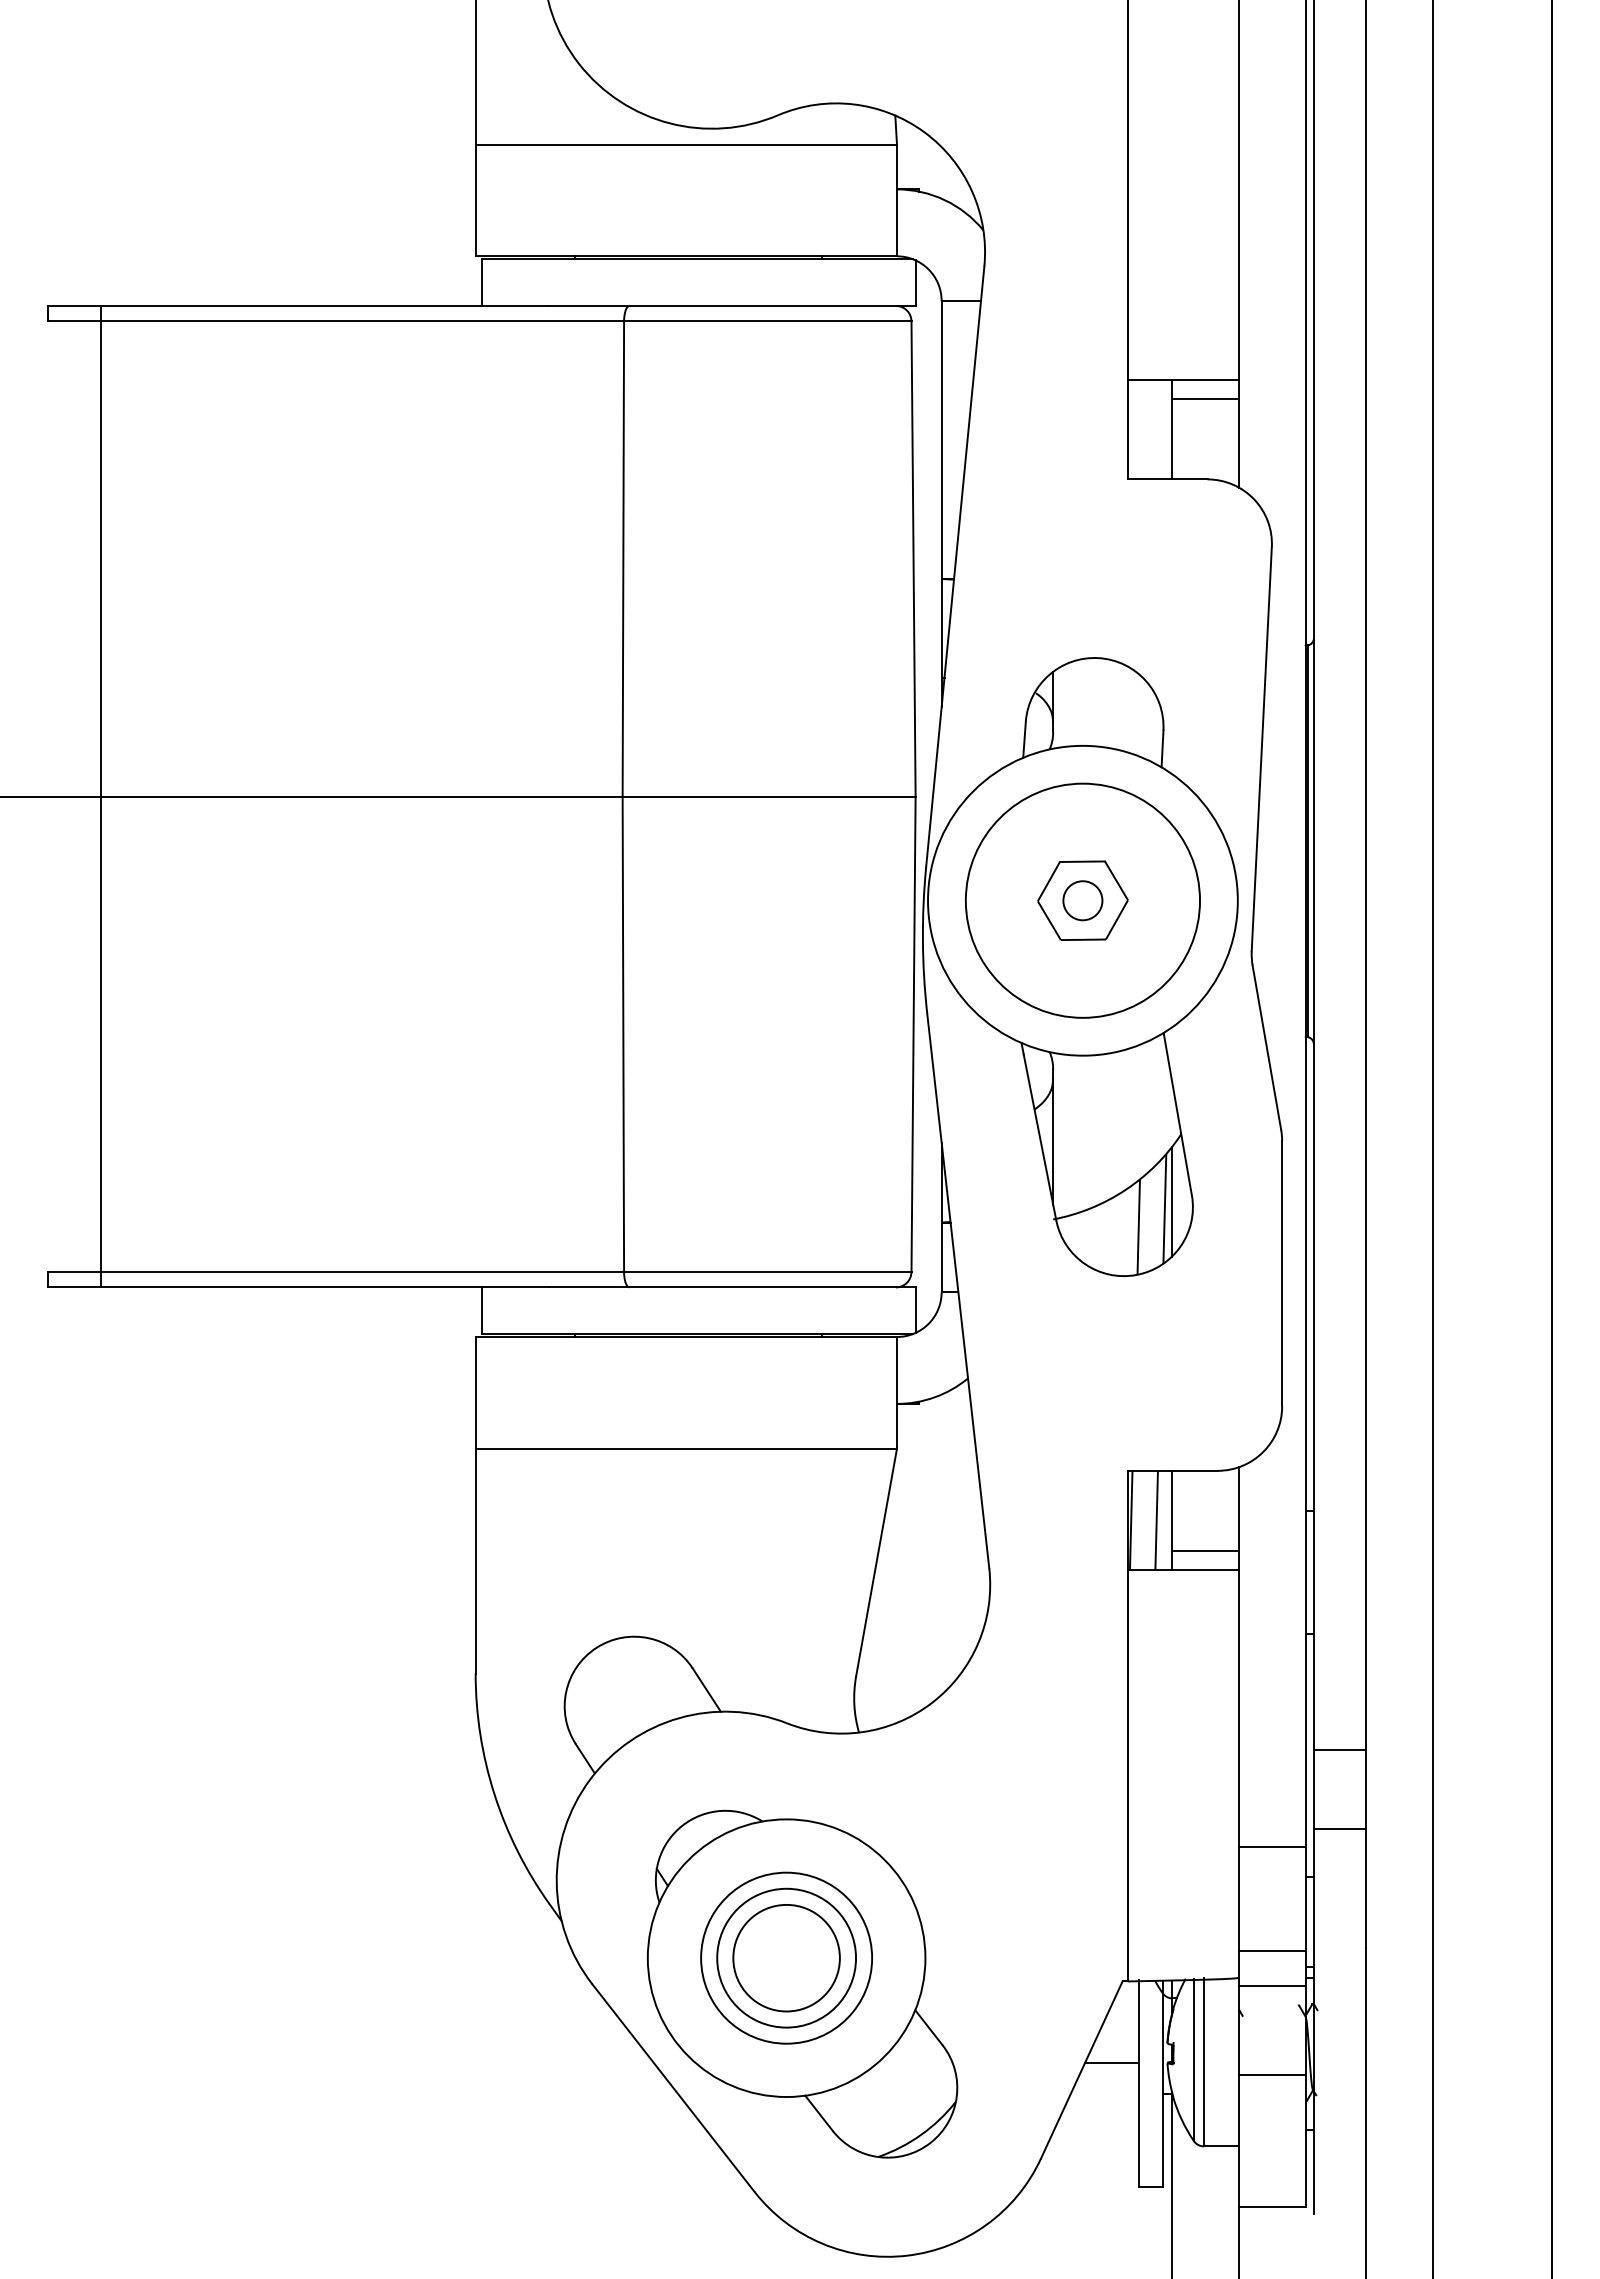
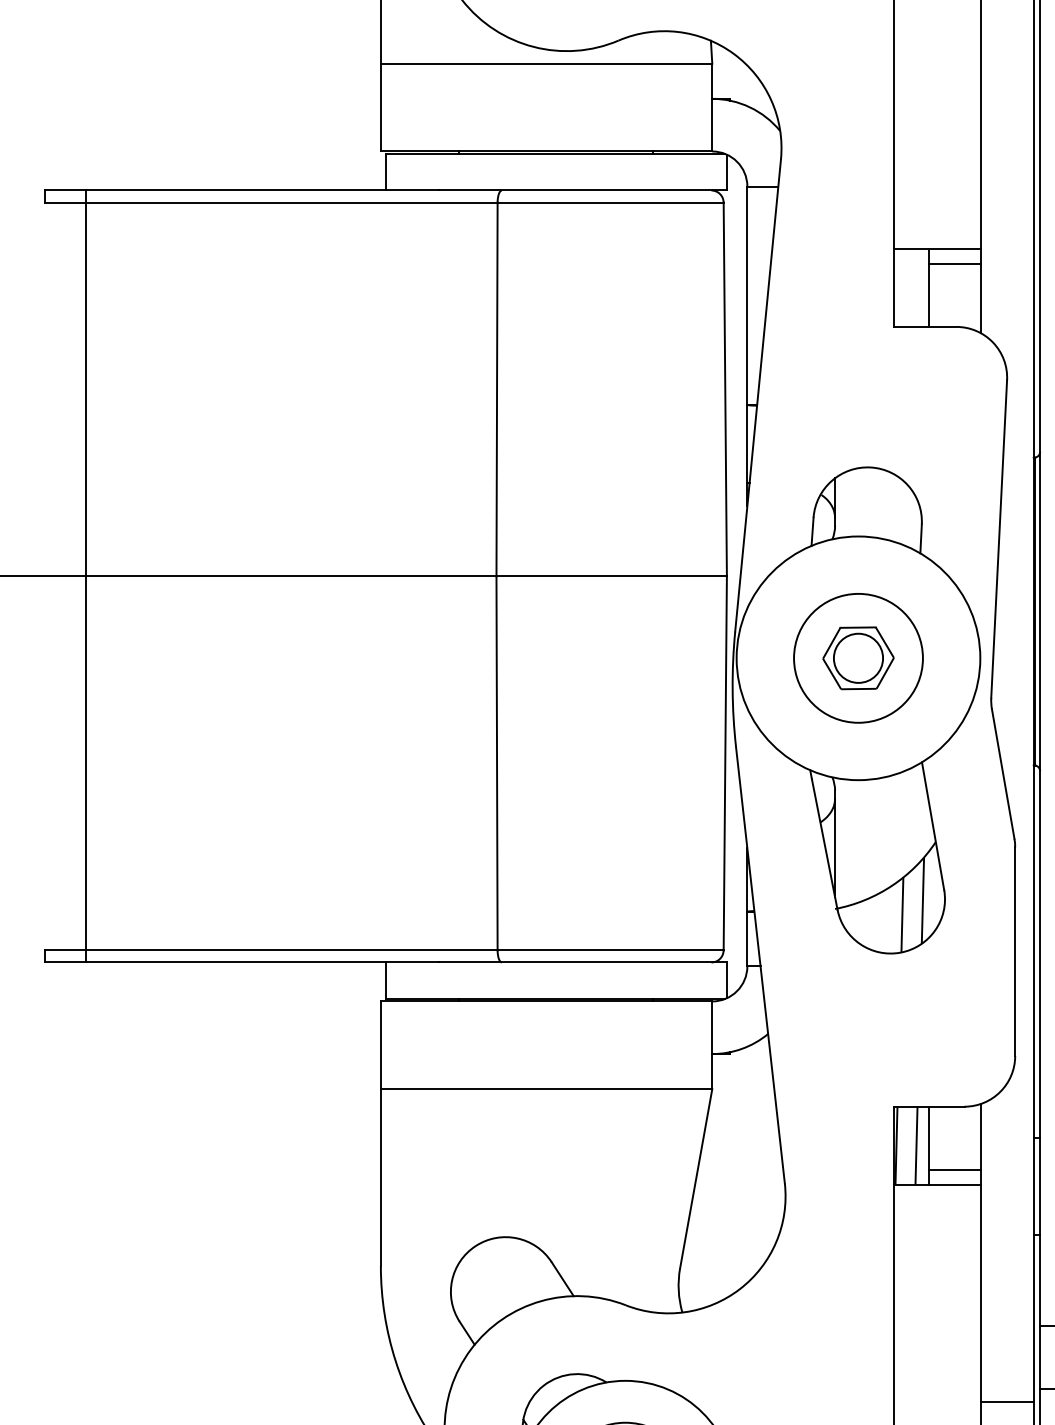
circle: (1082, 900) -> (858, 658), size x0.7
circle: (1082, 900) -> (858, 658), size x1.6
line: (1172, 1201) -> (928, 894), removed

